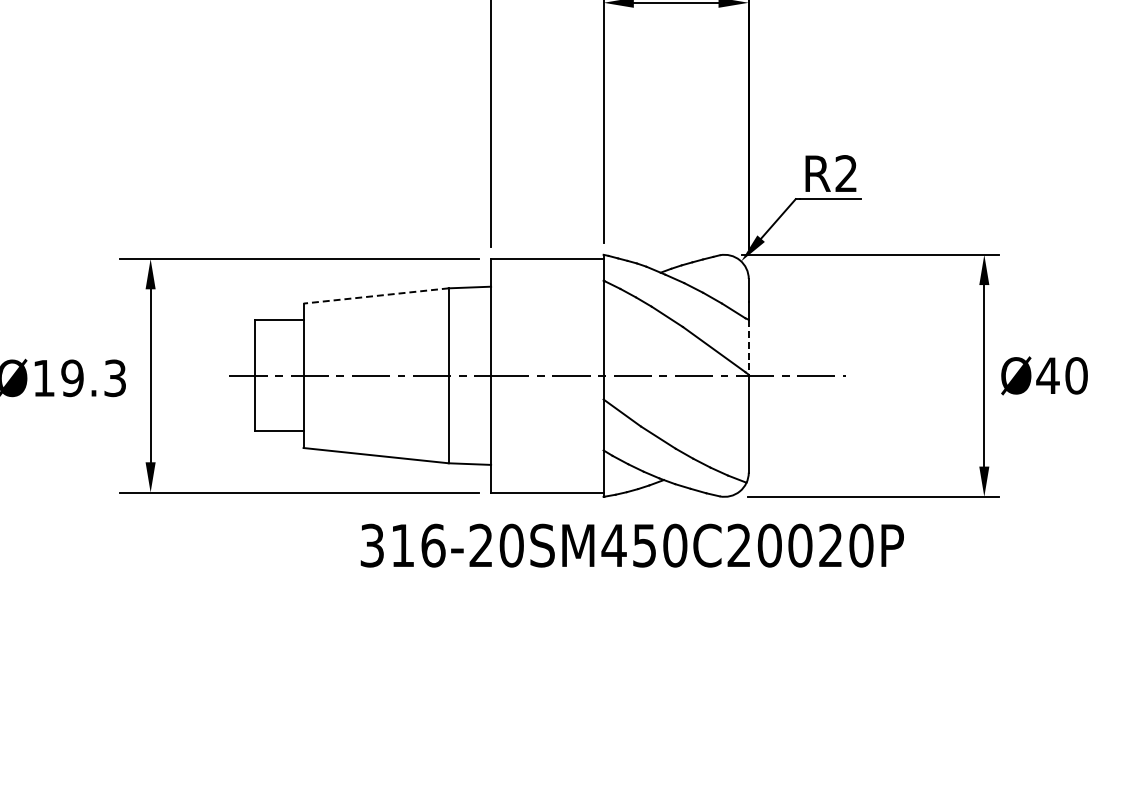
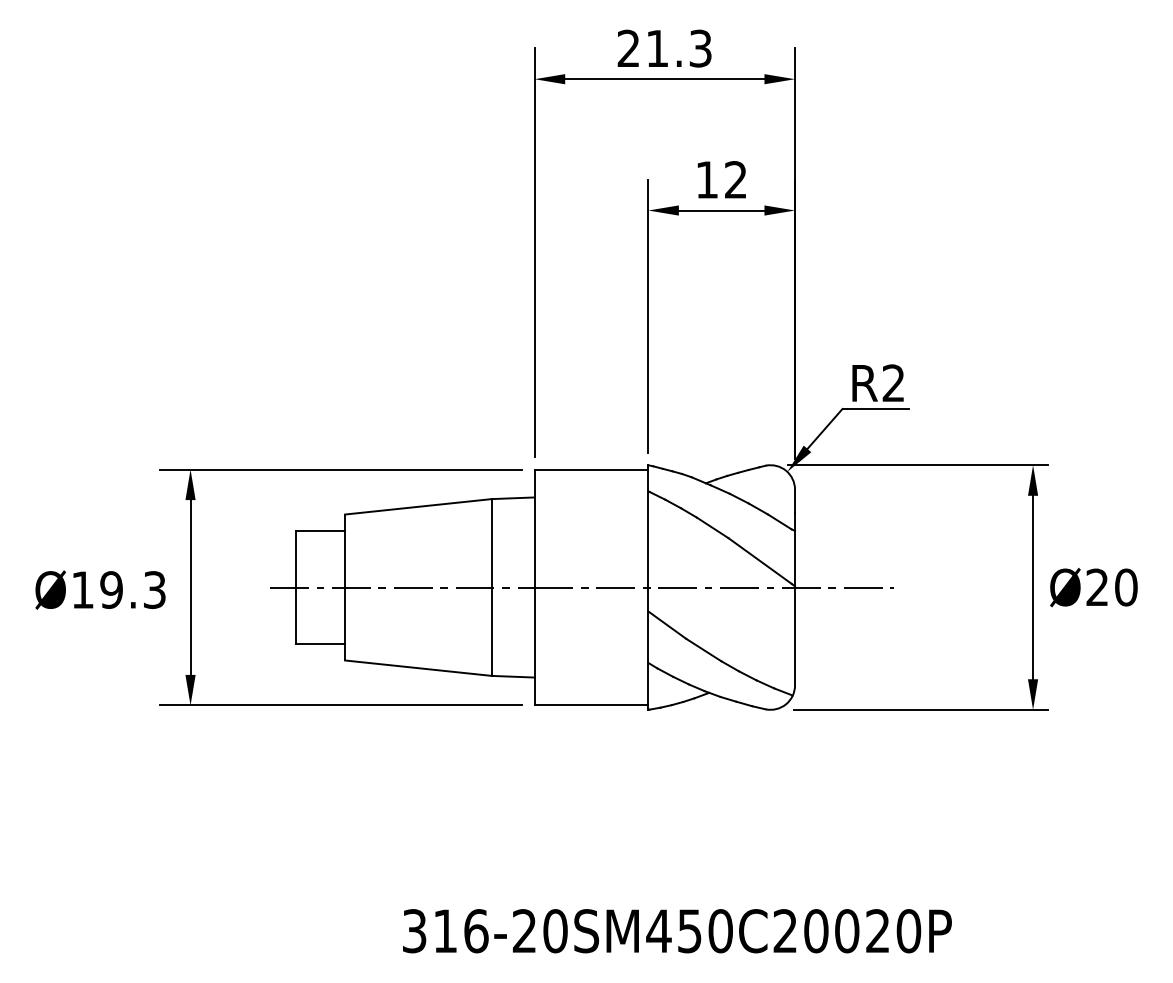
line: (376, 295) -> (418, 506), dashed -> solid
line: (749, 348) -> (795, 559), dashed -> solid
text: (1048, 374) -> (1097, 586), Ø40 -> Ø20
text: (632, 546) -> (677, 931), moved

